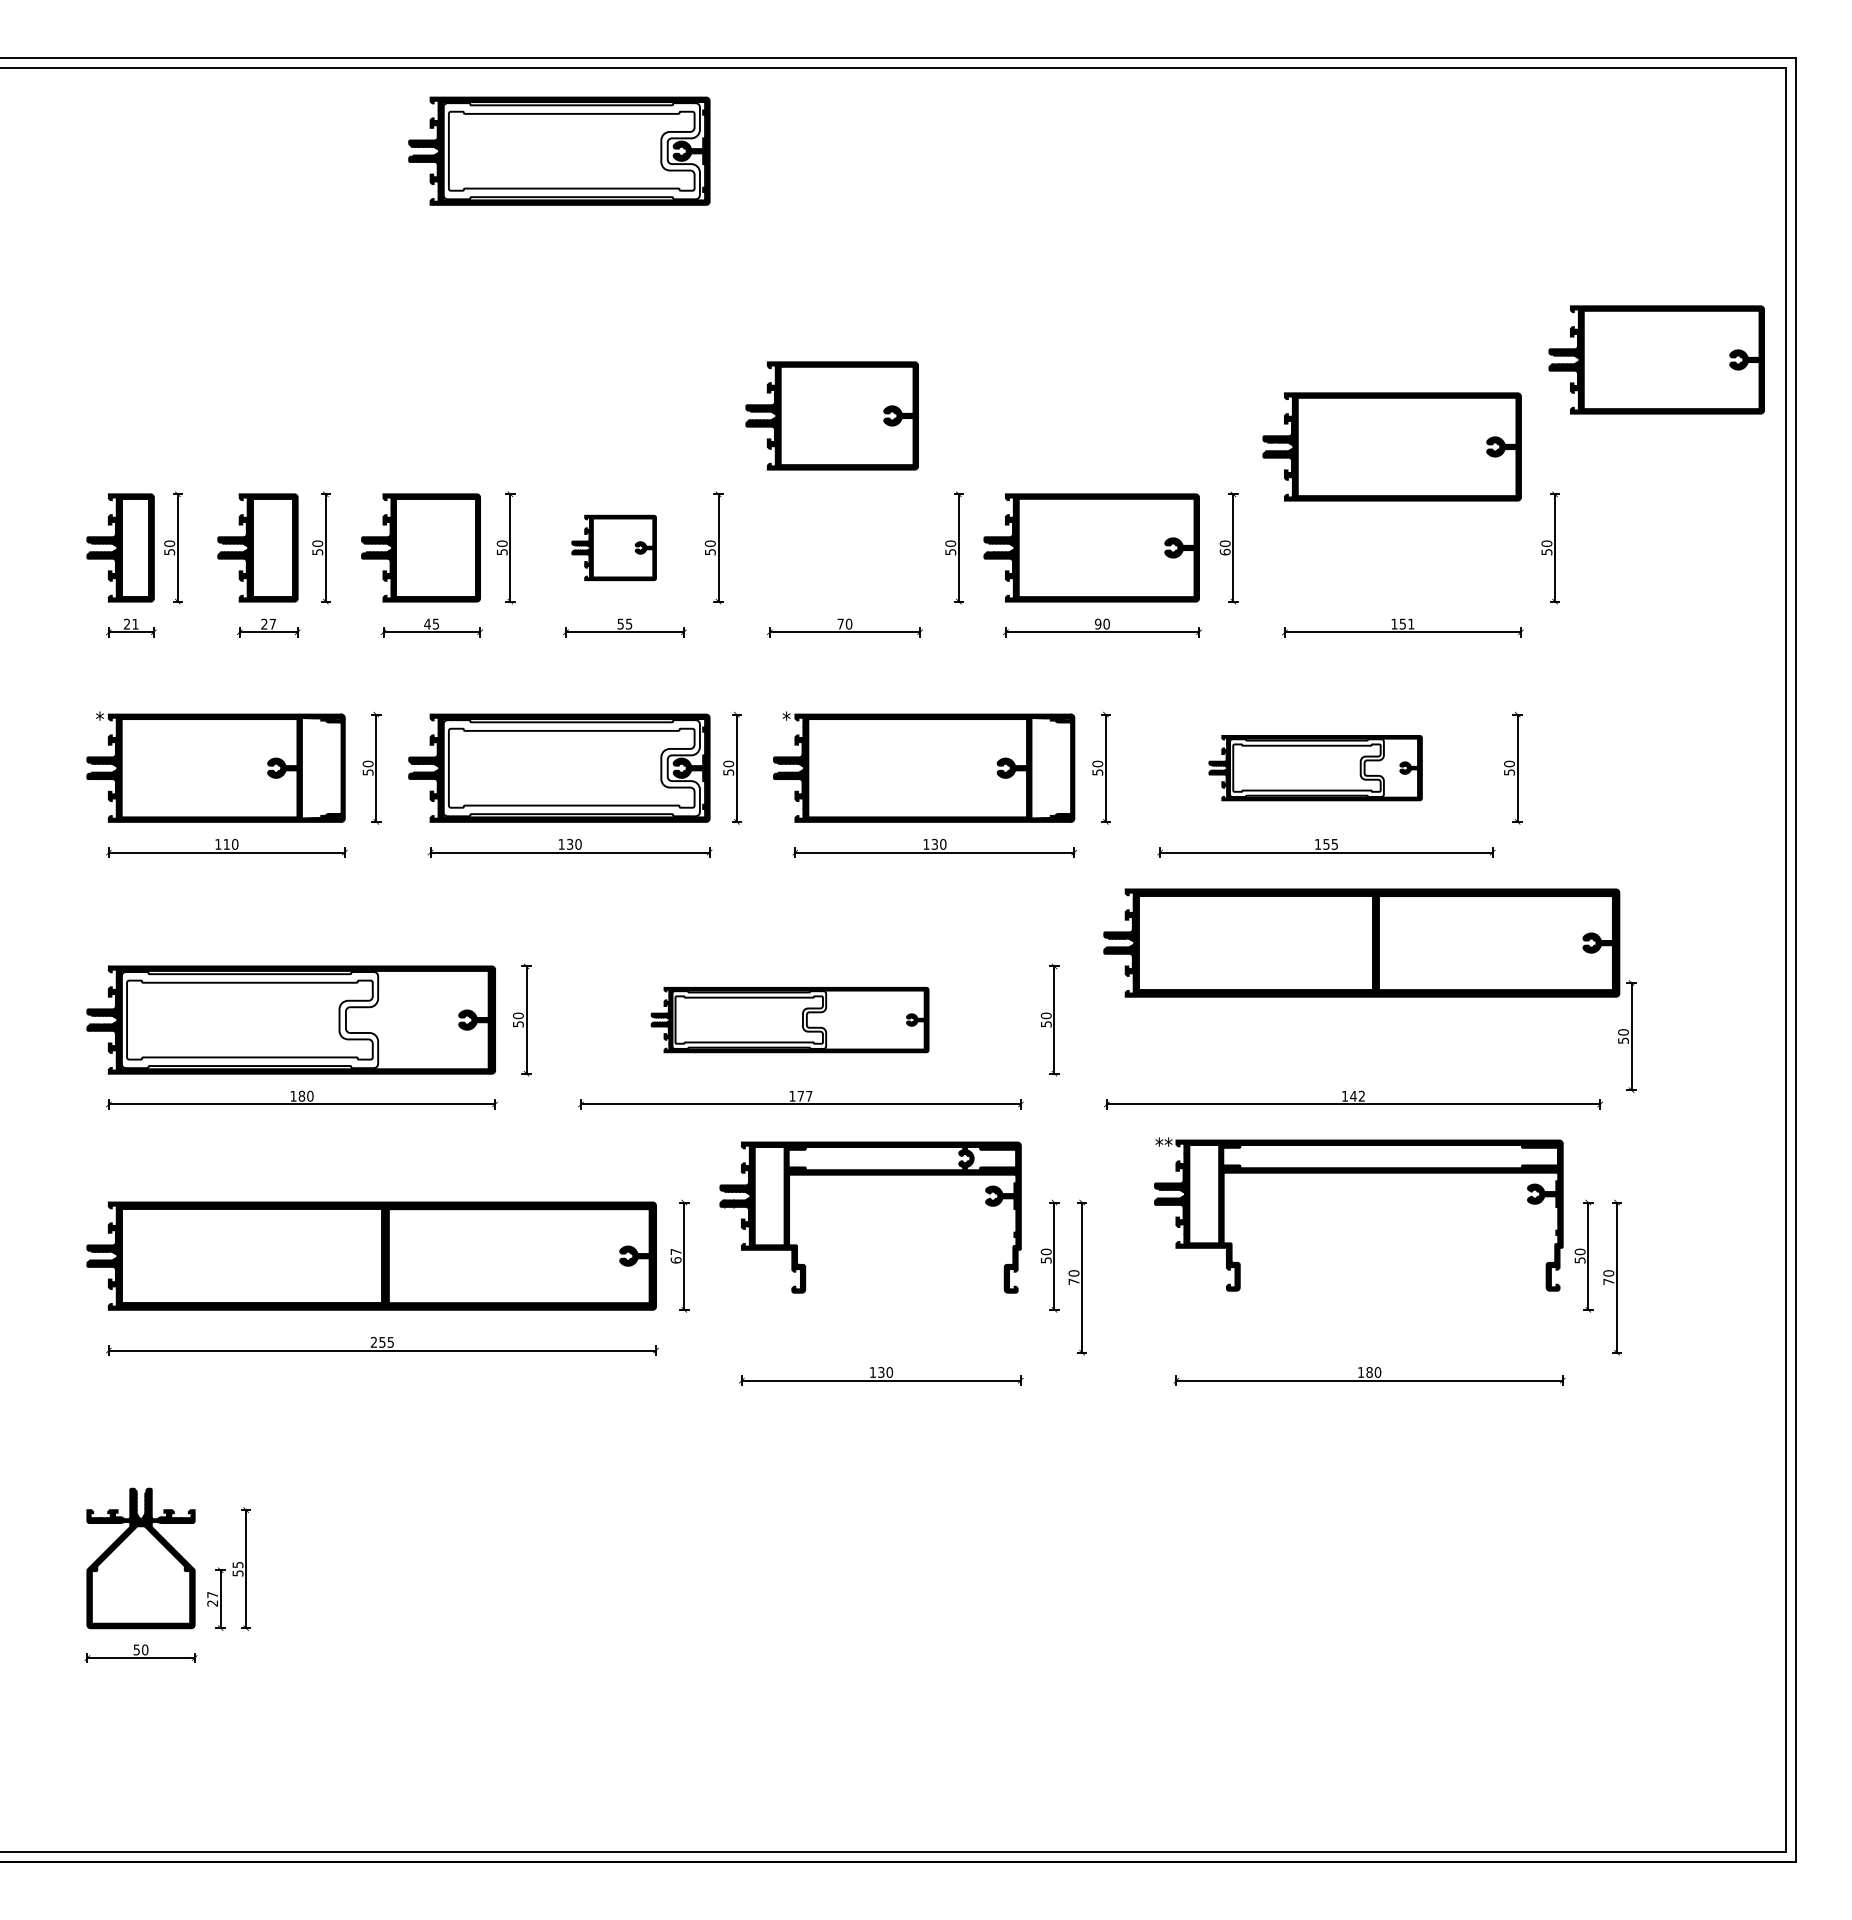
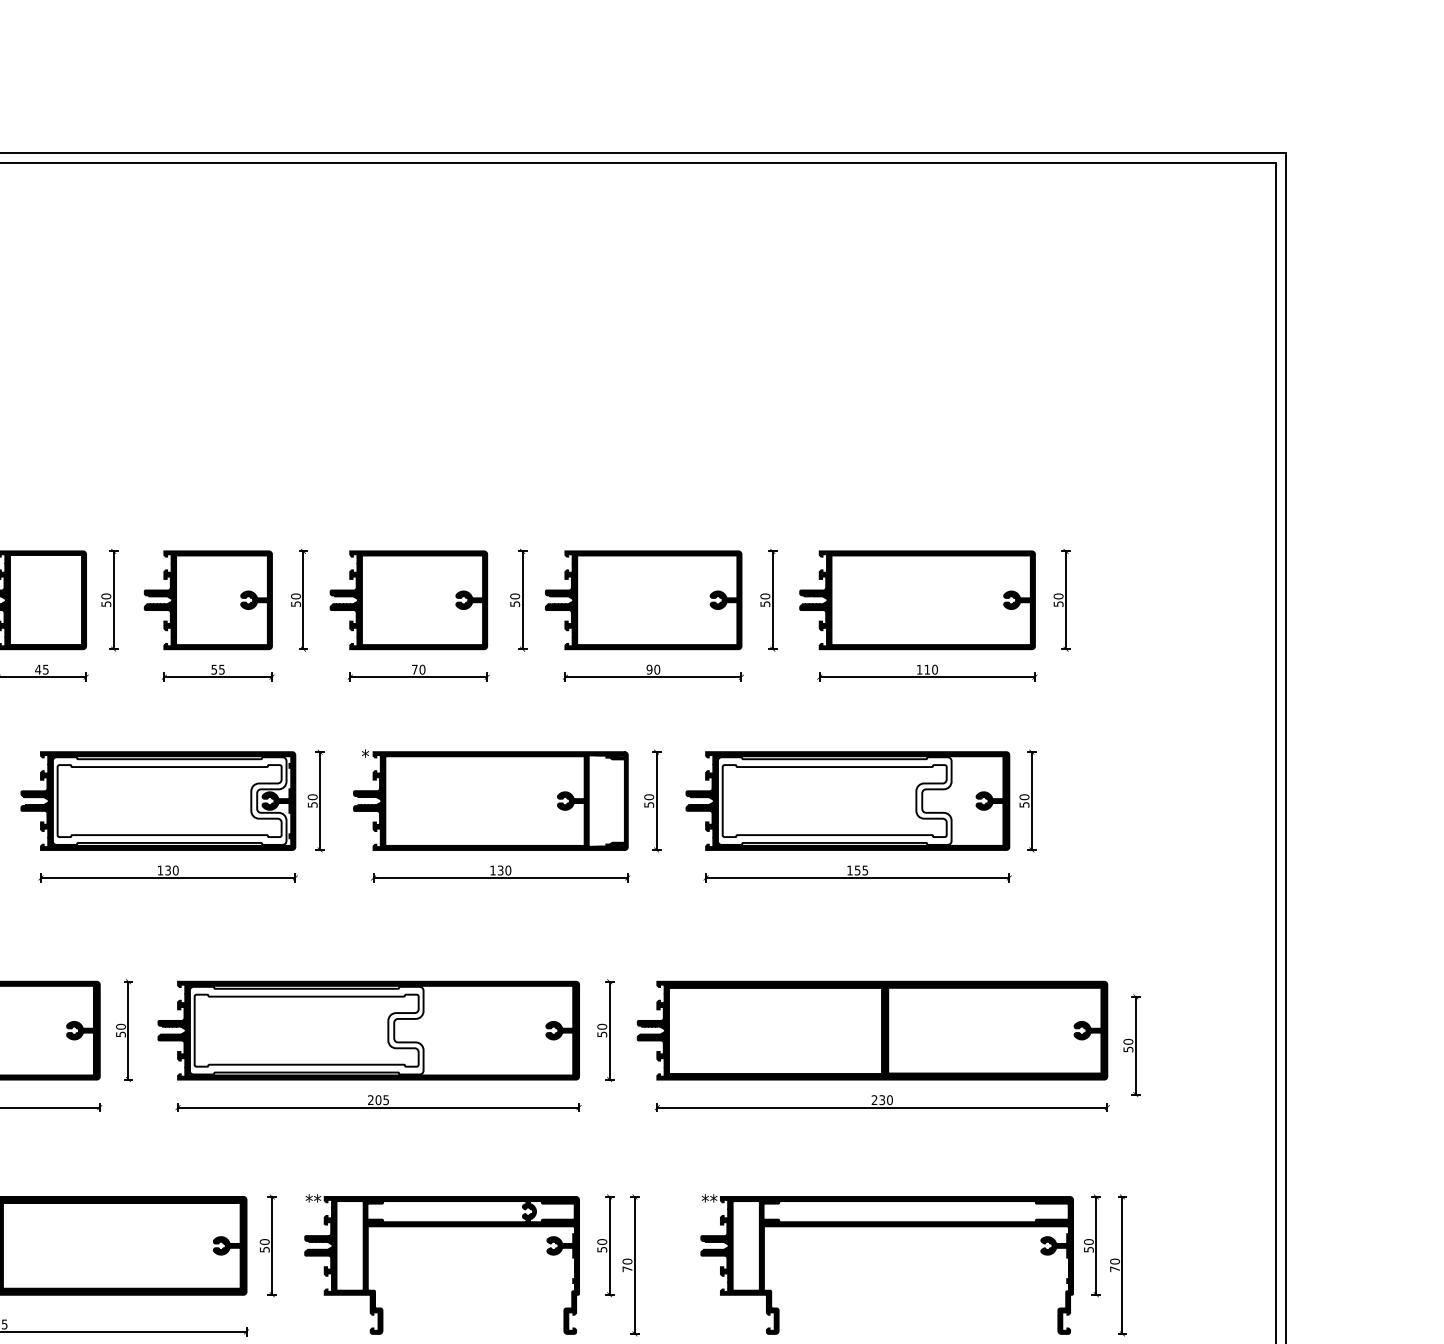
part: (559, 150) -> (158, 237), removed
part: (1656, 359) -> (1158, 428), removed
part: (831, 415) -> (408, 599), moved
part: (1391, 446) -> (916, 599), moved
part: (613, 547) -> (207, 599), size x1.67
text: (1224, 551) -> (764, 603), 60 -> 50
text: (1406, 623) -> (930, 669), 151 -> 110
part: (1315, 767) -> (847, 800), size x1.67
part: (1361, 942) -> (872, 1030), moved
part: (789, 1019) -> (368, 1030), size x1.67
text: (800, 1095) -> (378, 1099), 177 -> 205
text: (1353, 1095) -> (882, 1099), 142 -> 230
part: (1358, 1173) -> (886, 1227), moved
part: (870, 1175) -> (441, 1227), moved
text: (675, 1255) -> (264, 1245), 67 -> 50

